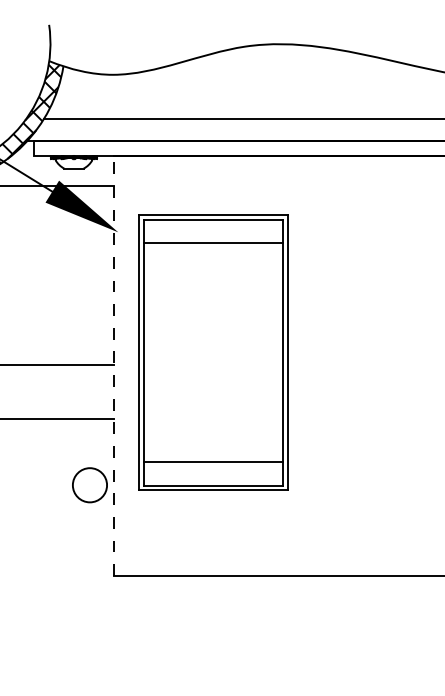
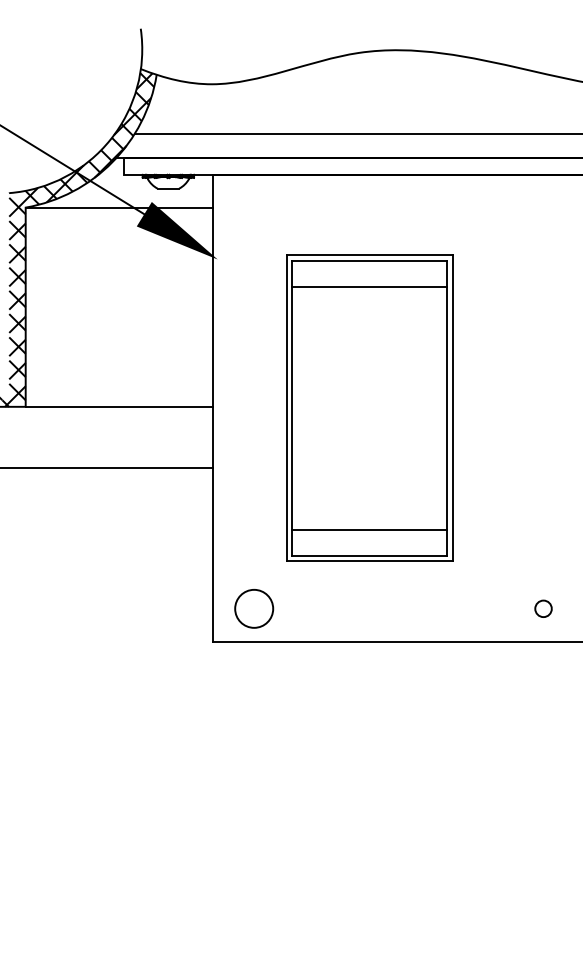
part: (213, 351) -> (369, 407), moved
line: (113, 366) -> (212, 408), dashed -> solid
circle: (90, 484) -> (254, 608), moved
circle: (411, 546) -> (543, 608), added

